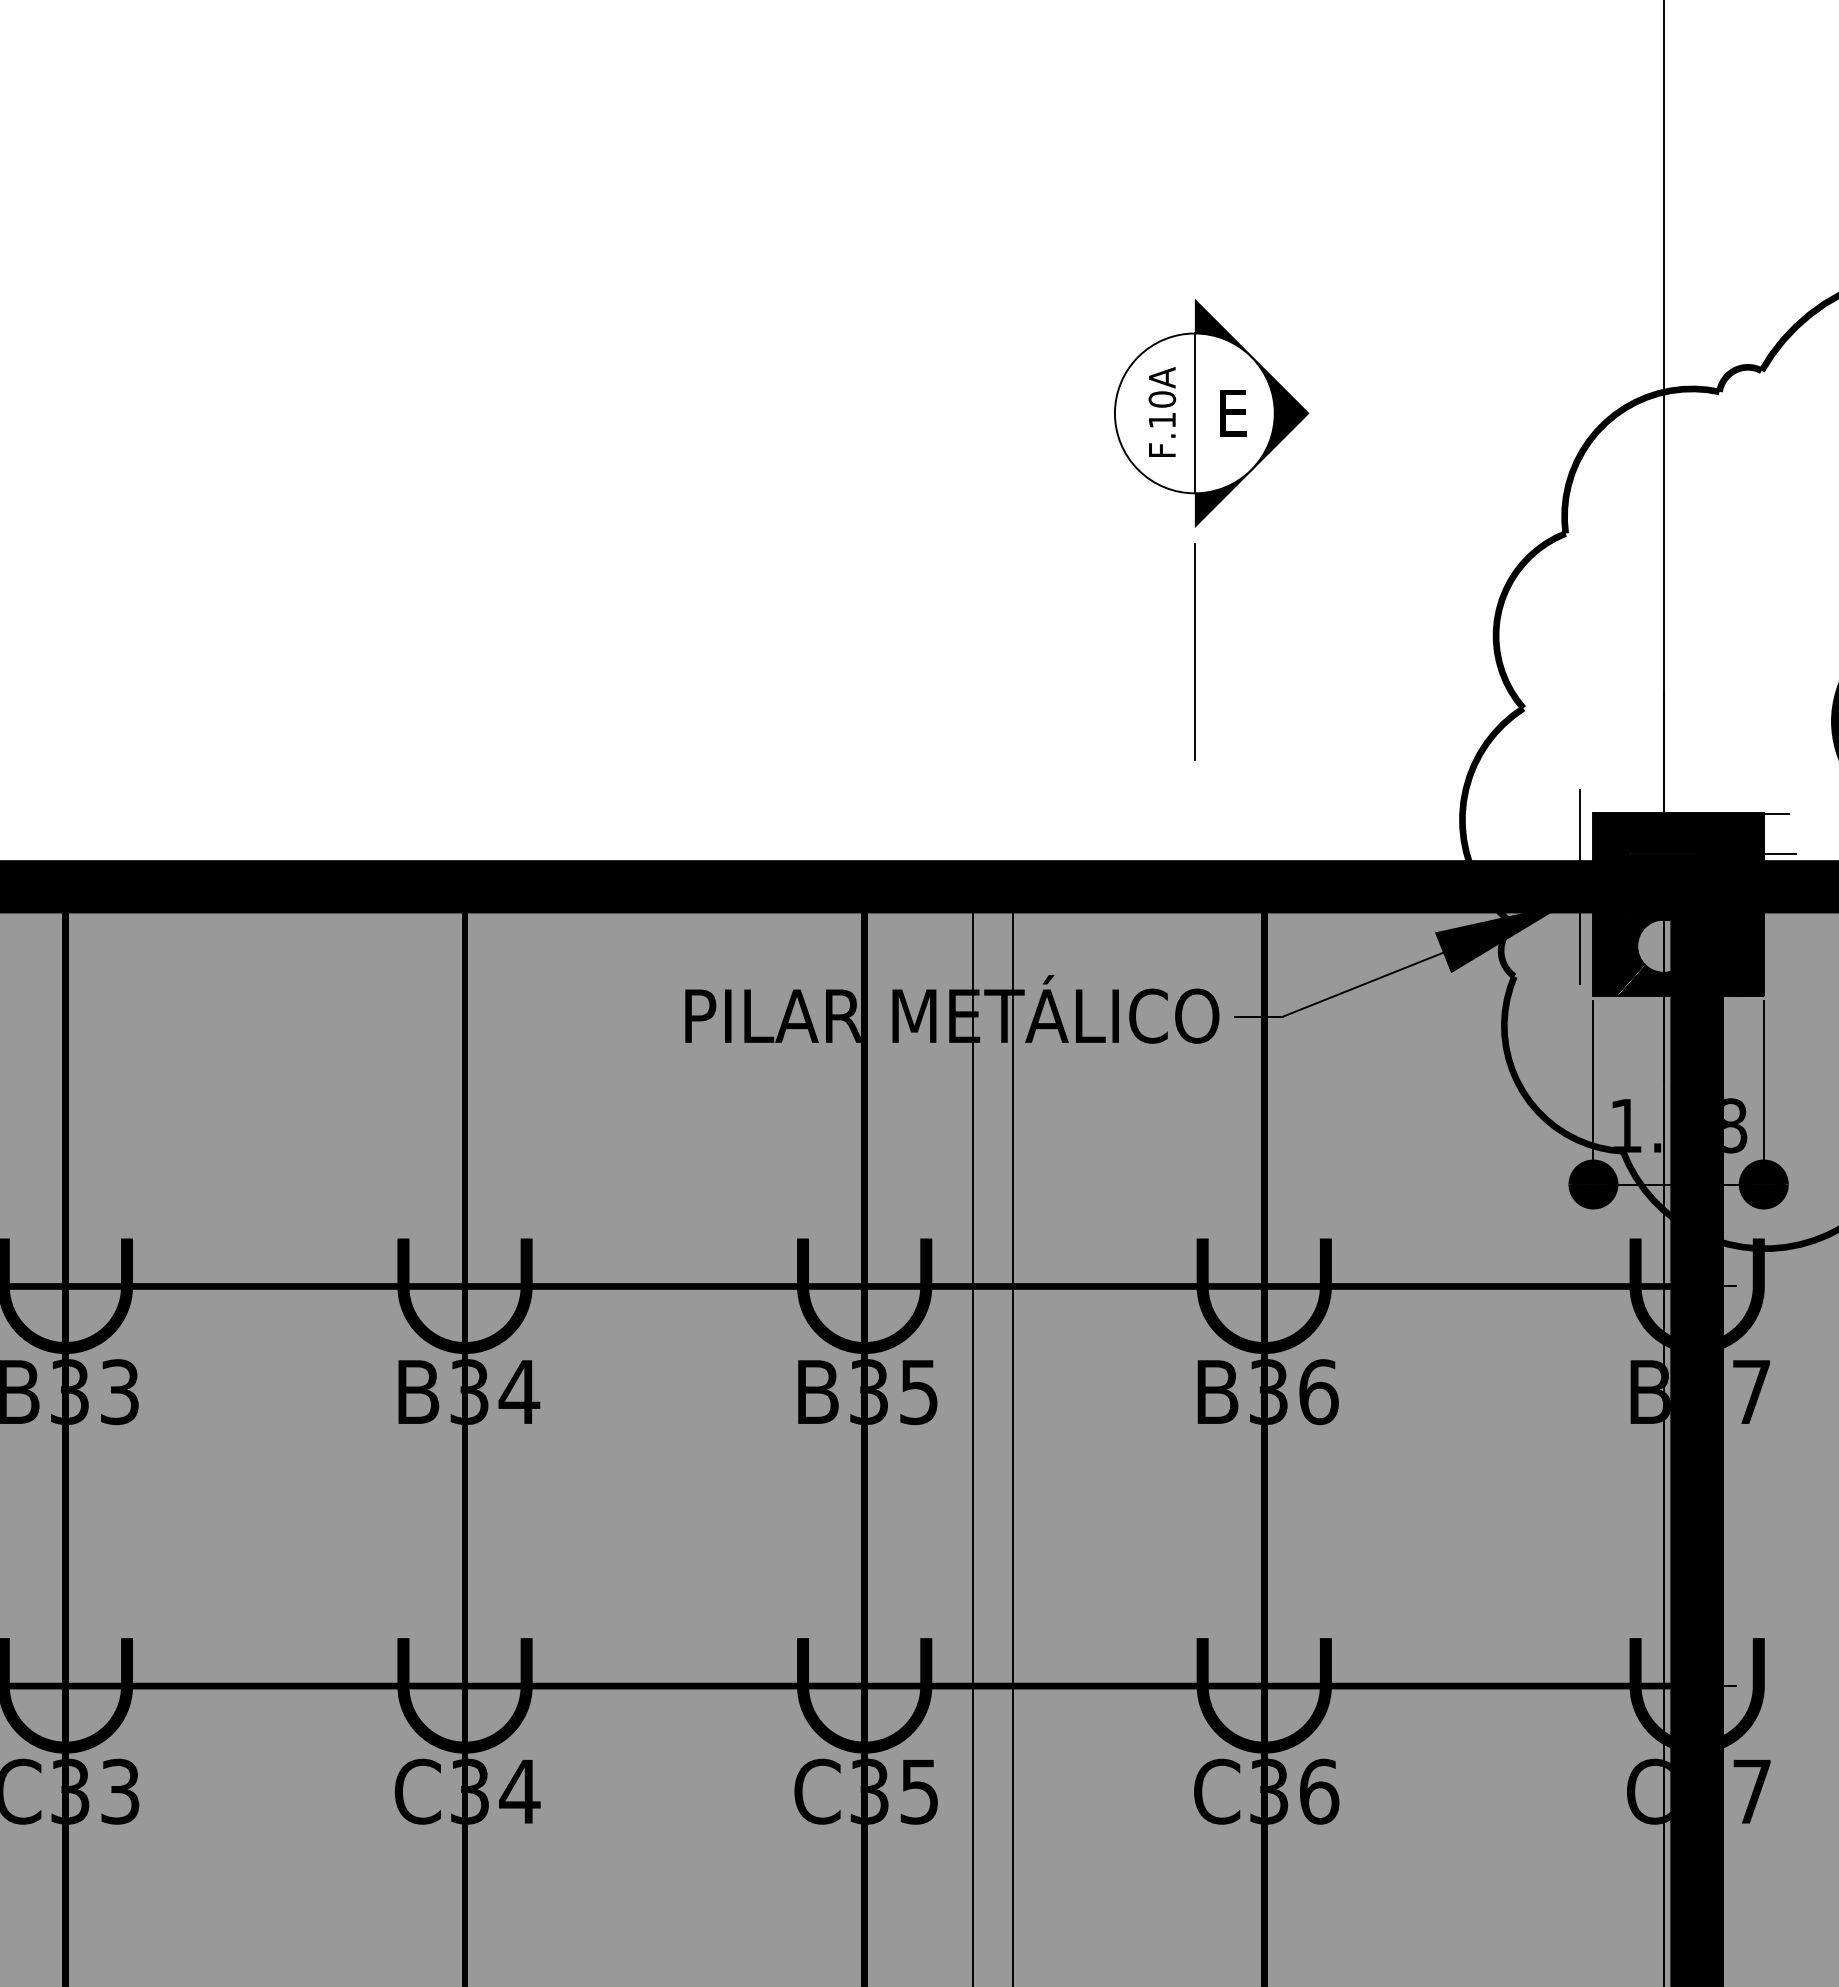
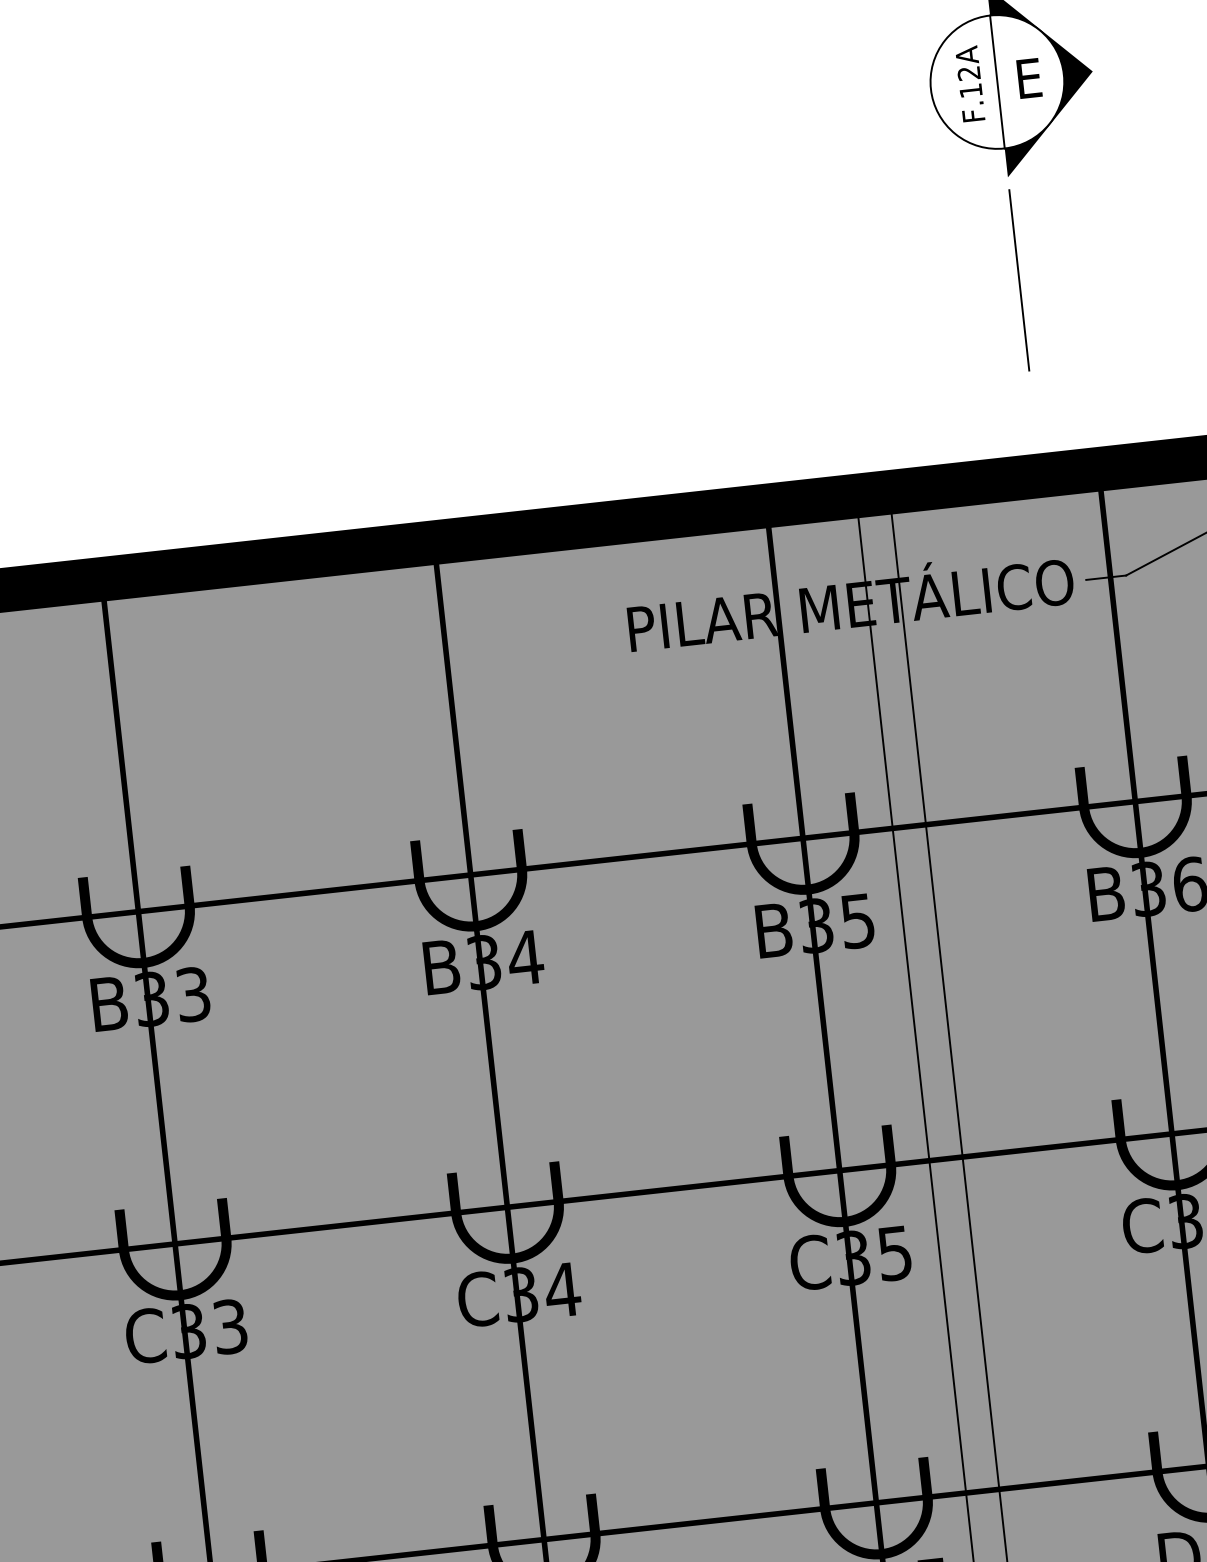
text: (1162, 399) -> (969, 73), F.10A -> F.12A

